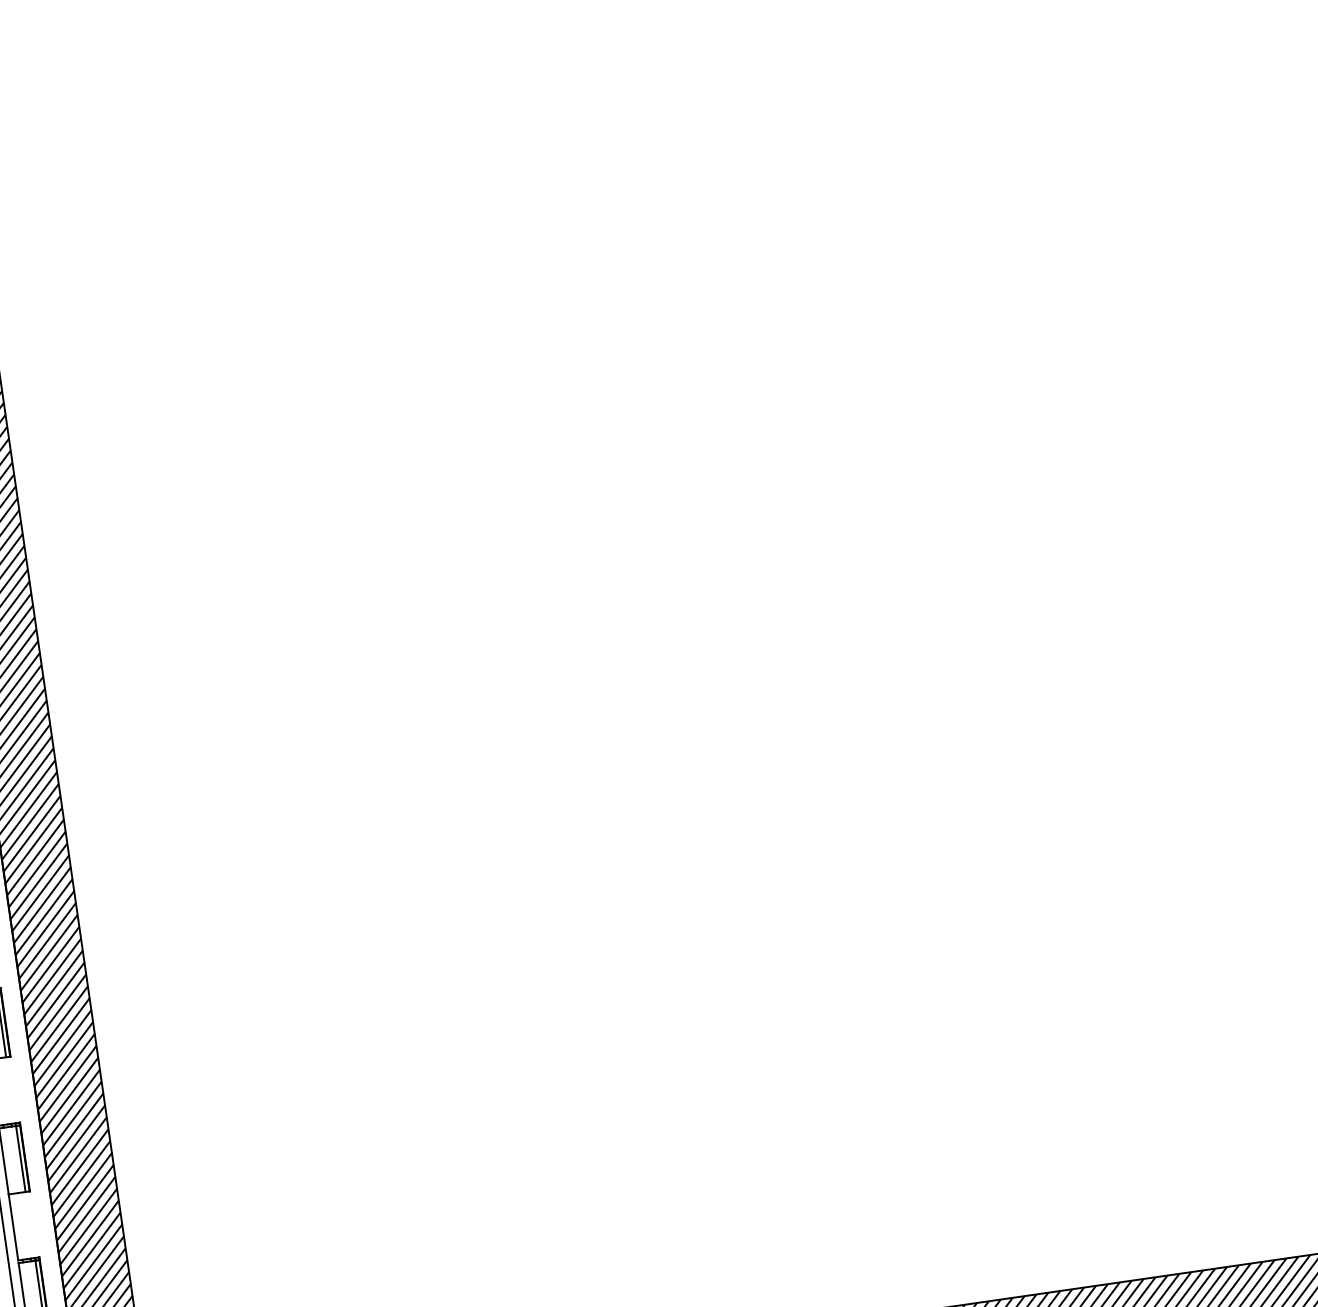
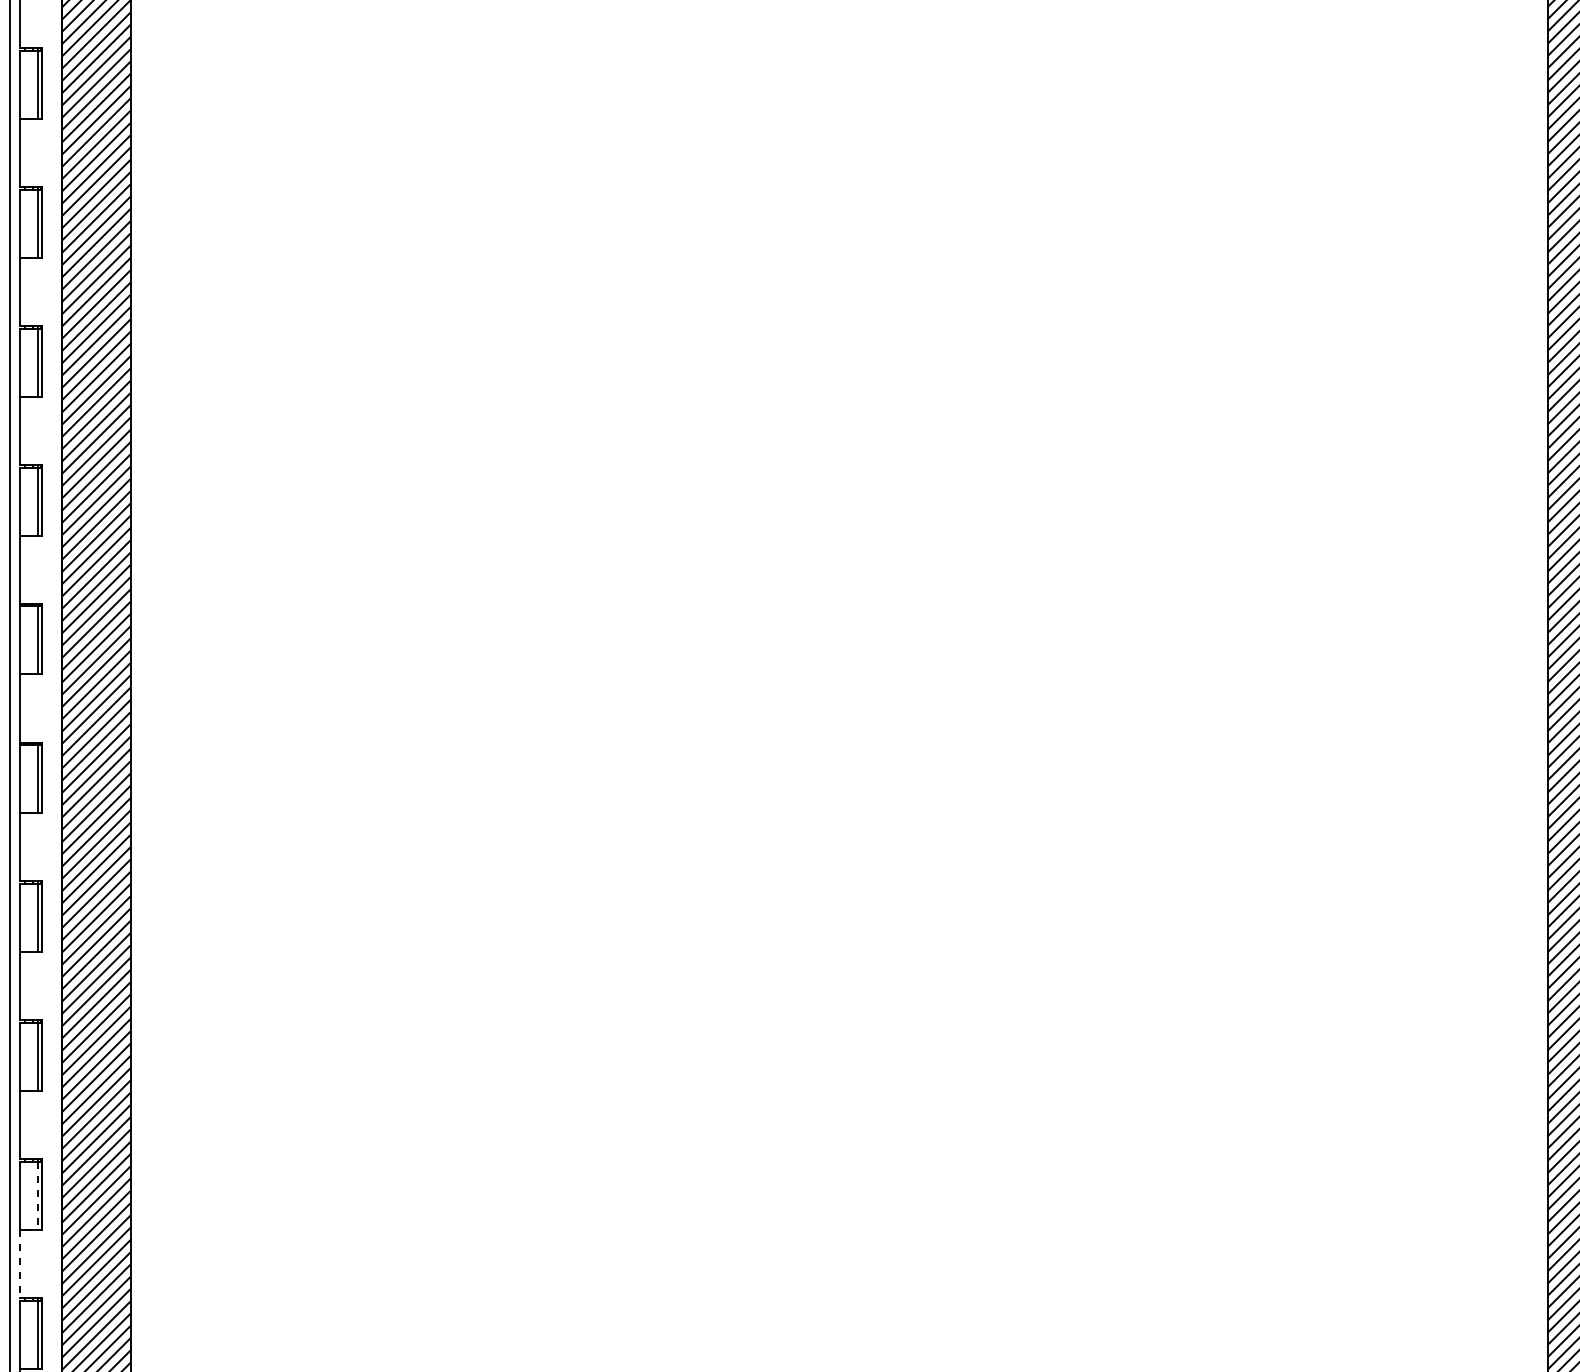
line: (20, 1159) -> (37, 1196), solid -> dashed
line: (13, 1227) -> (20, 1264), solid -> dashed

